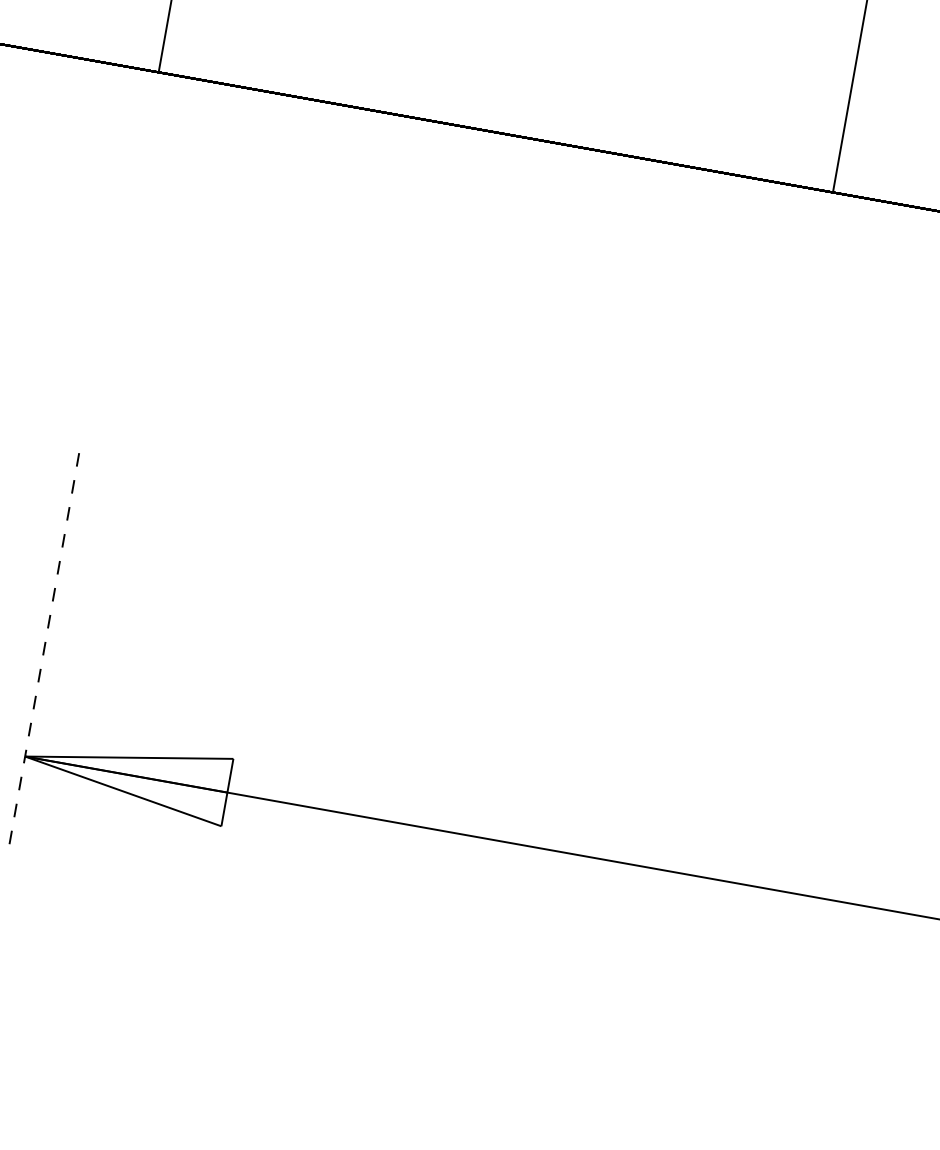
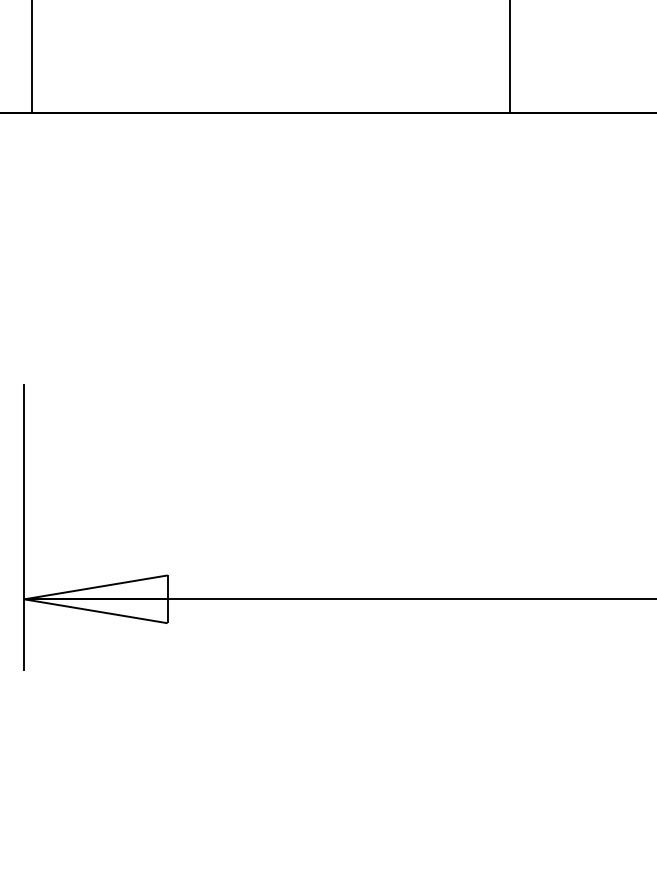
line: (43, 656) -> (24, 528), dashed -> solid

